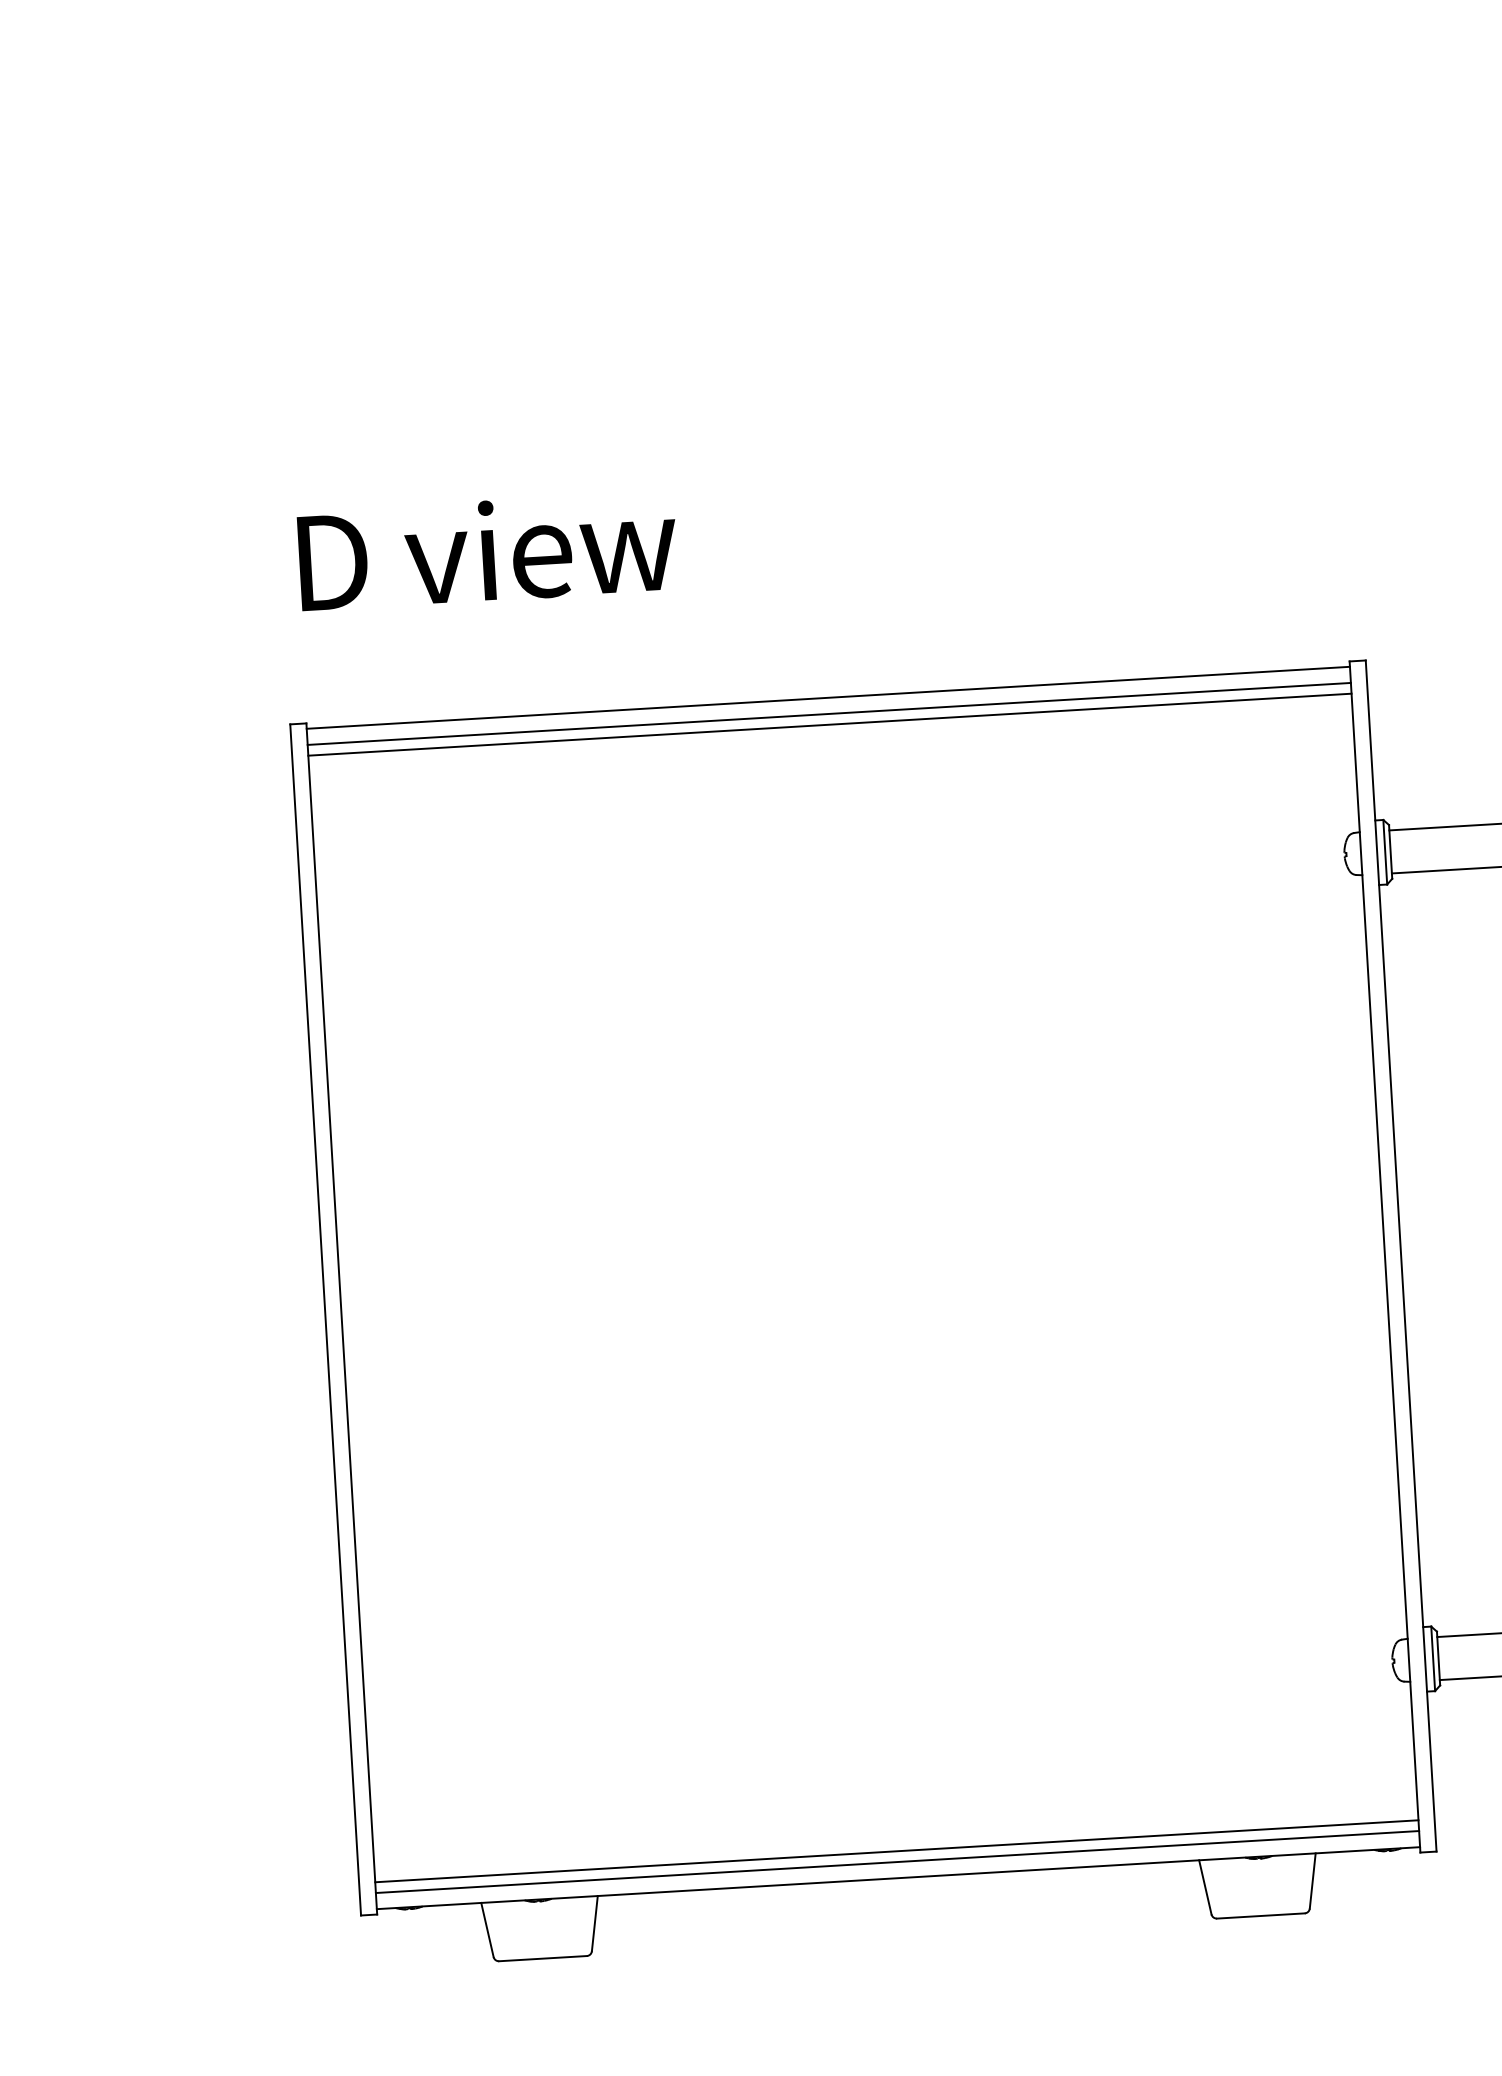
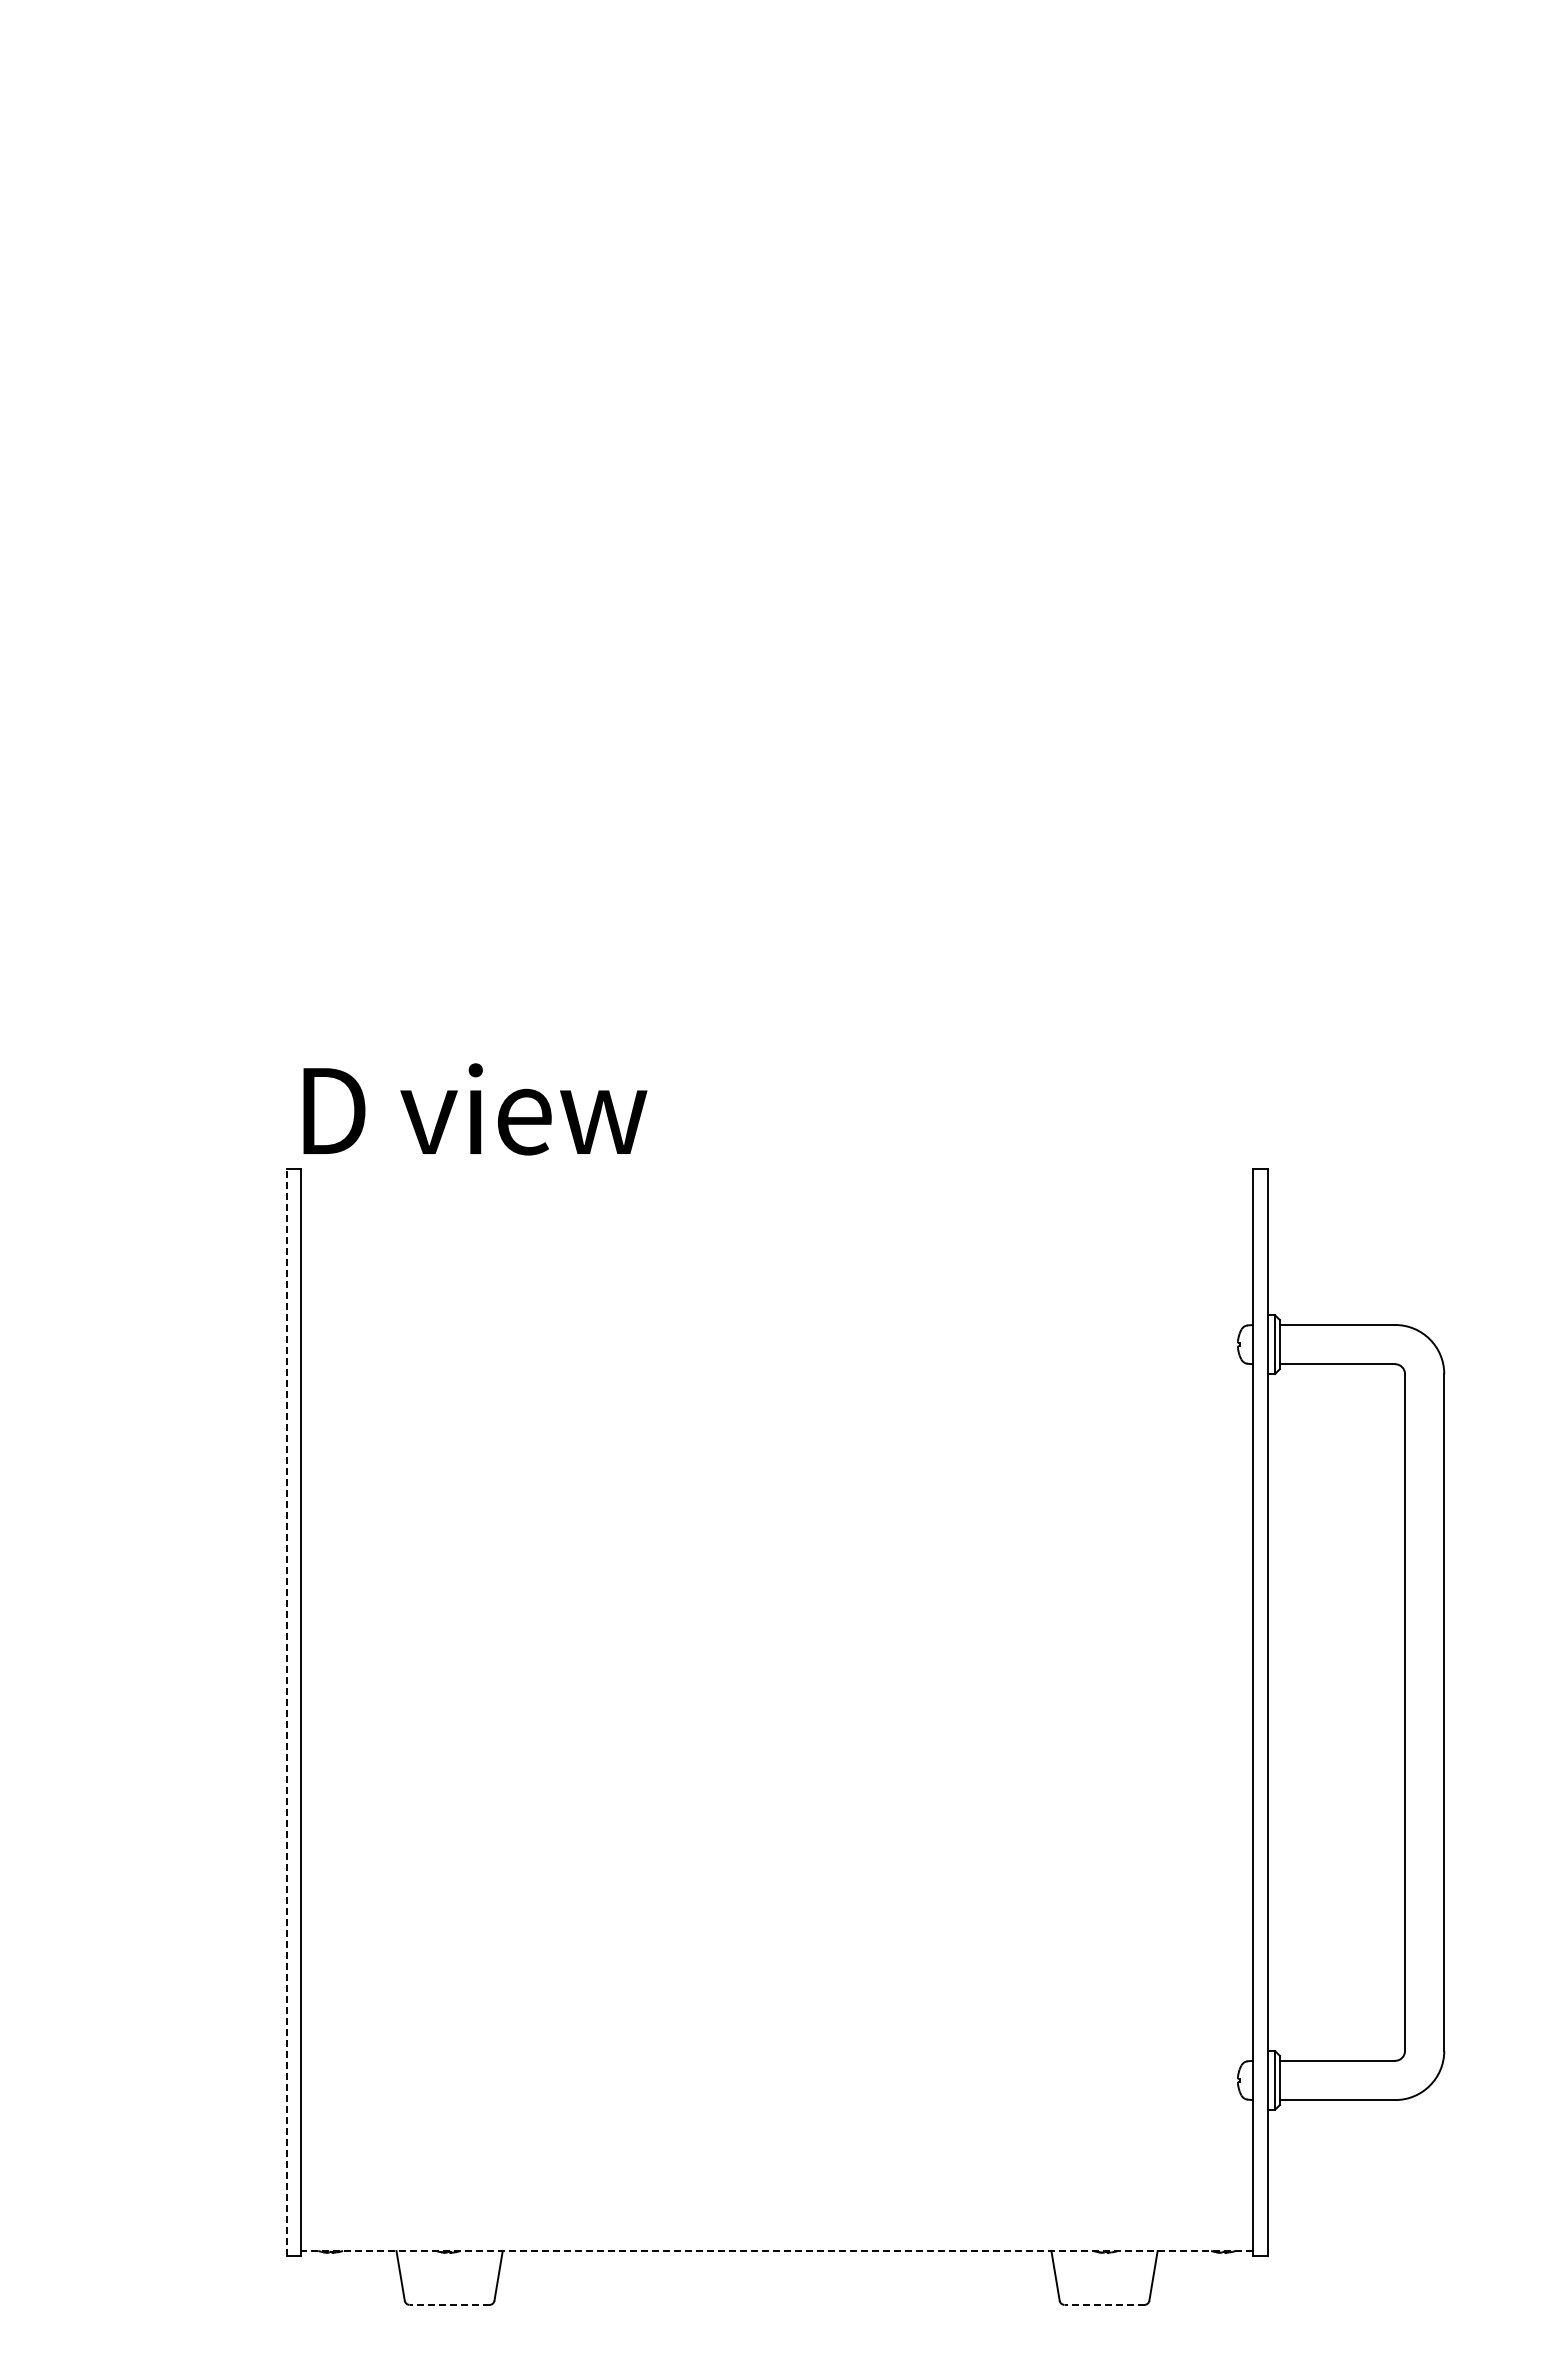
text: (487, 551) -> (475, 1109), moved
line: (827, 698) -> (776, 1174), removed
line: (828, 713) -> (776, 1188), removed
line: (829, 724) -> (776, 1198), removed
line: (325, 1319) -> (286, 1712), solid -> dashed
line: (896, 1851) -> (776, 2226), removed
line: (896, 1862) -> (776, 2236), removed
line: (898, 1877) -> (777, 2250), solid -> dashed
line: (1260, 1915) -> (1104, 2304), solid -> dashed
line: (542, 1958) -> (449, 2304), solid -> dashed

